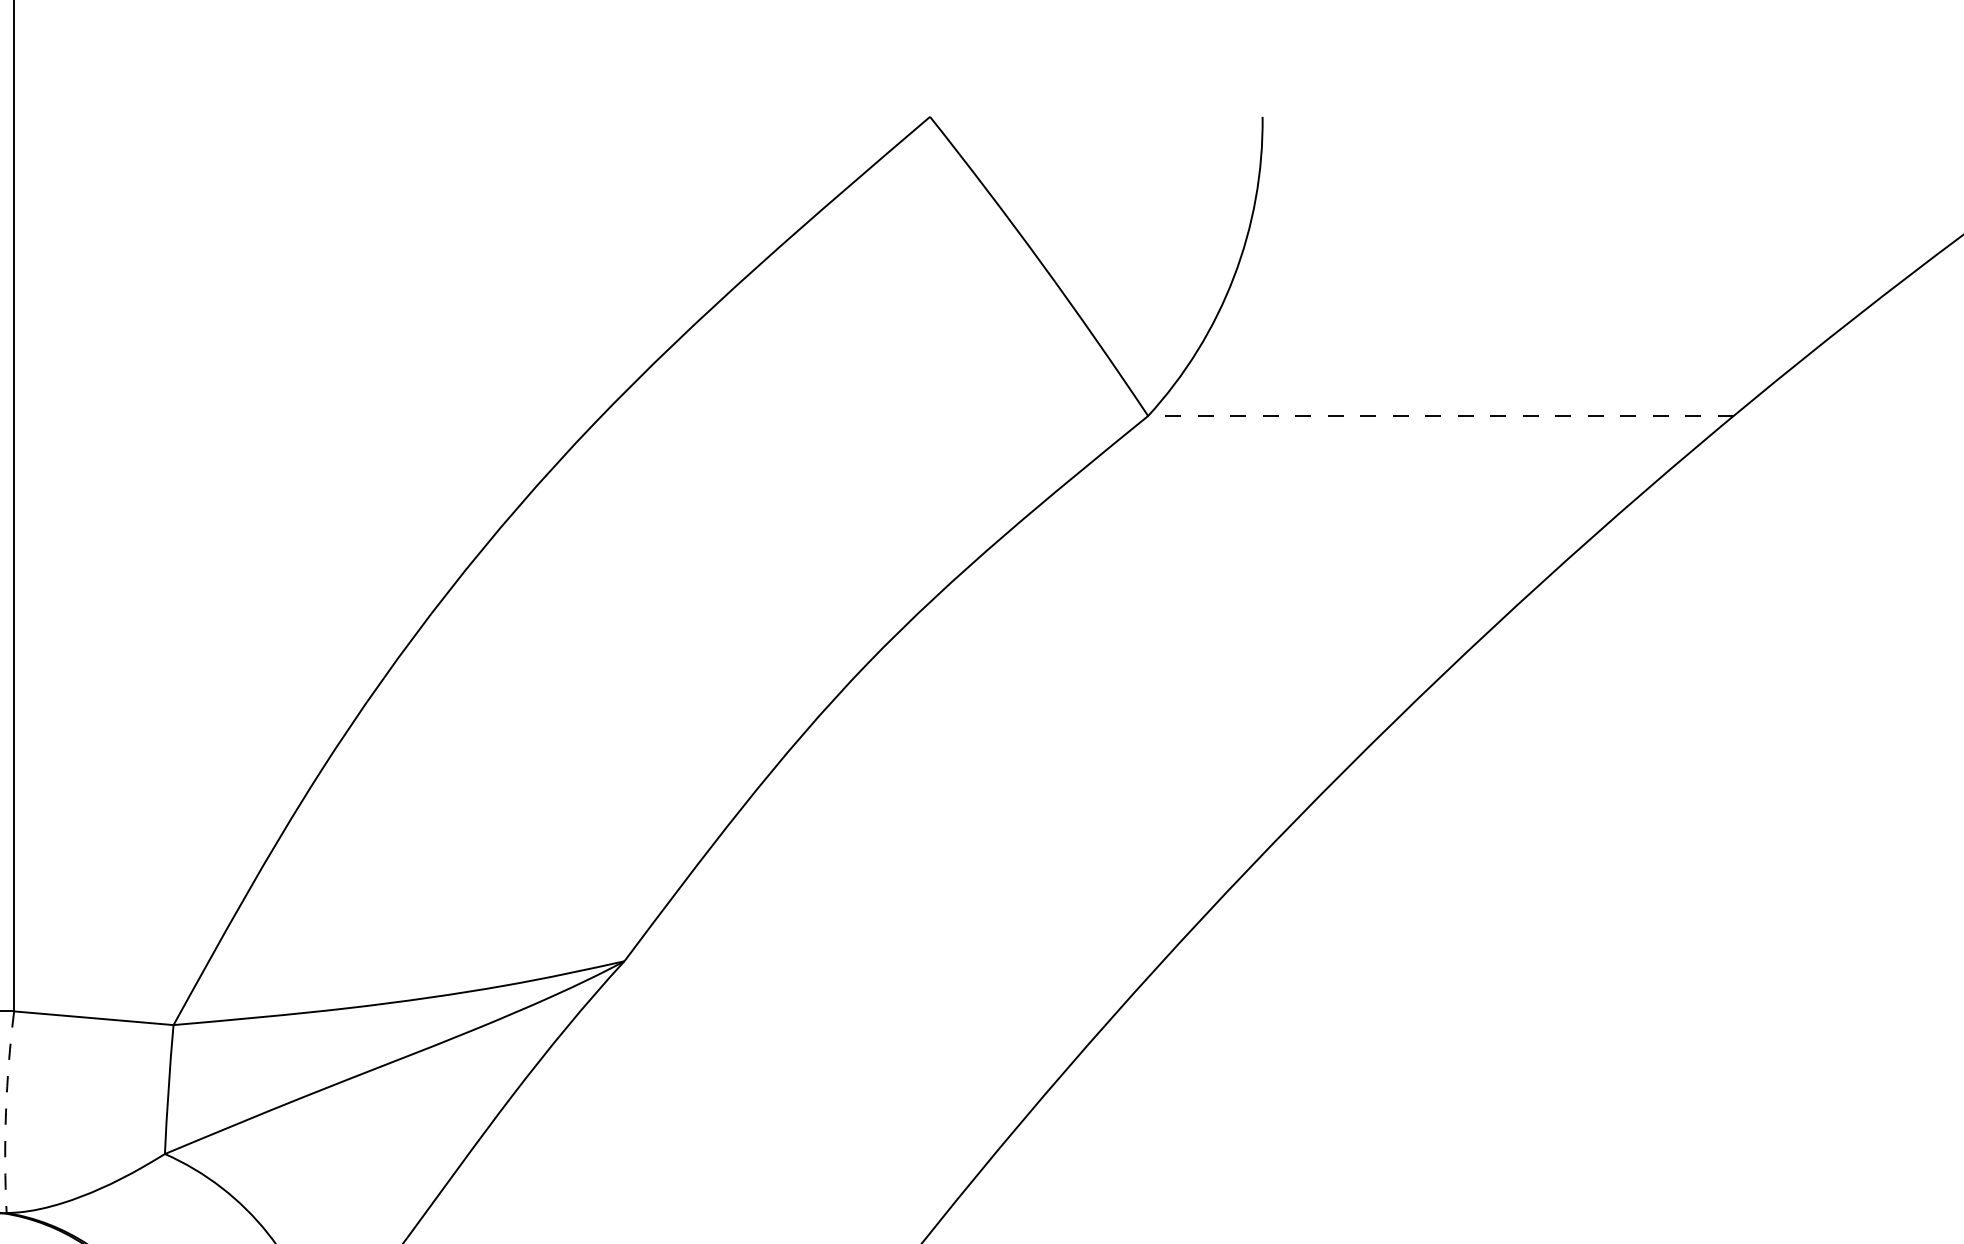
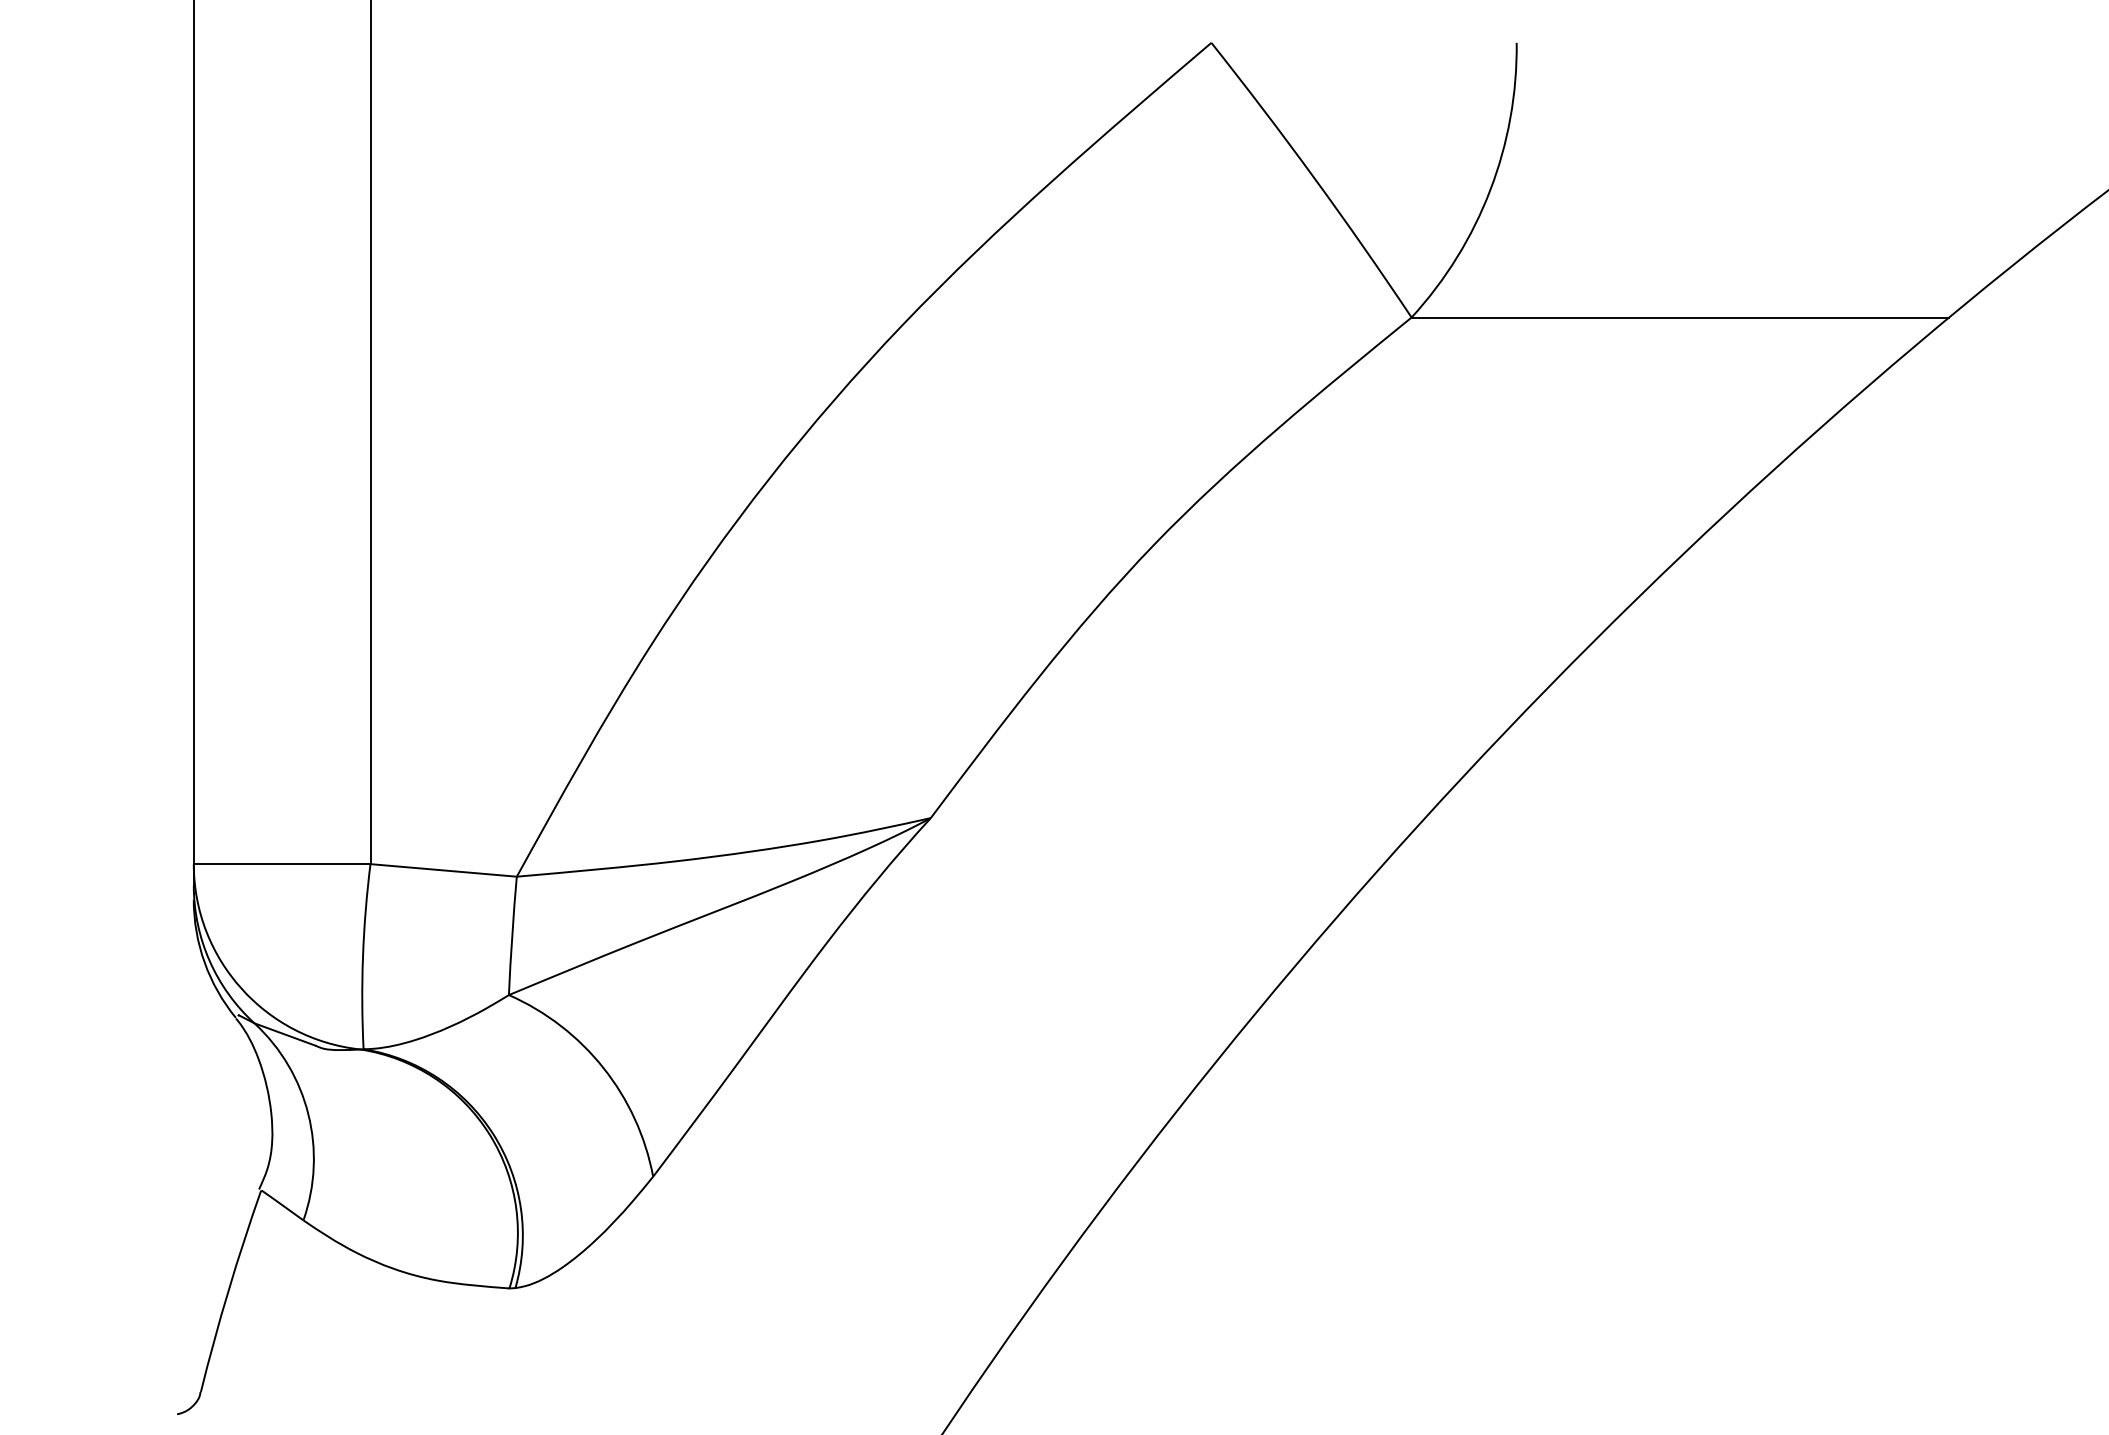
line: (1441, 415) -> (1680, 317), dashed -> solid
arc: (6, 1111) -> (363, 956), dashed -> solid

